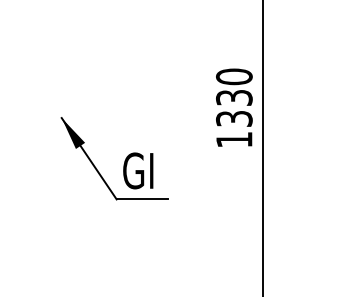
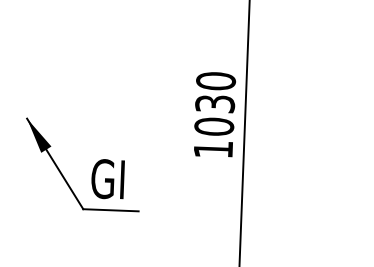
text: (234, 118) -> (214, 126), 1330 -> 1030

